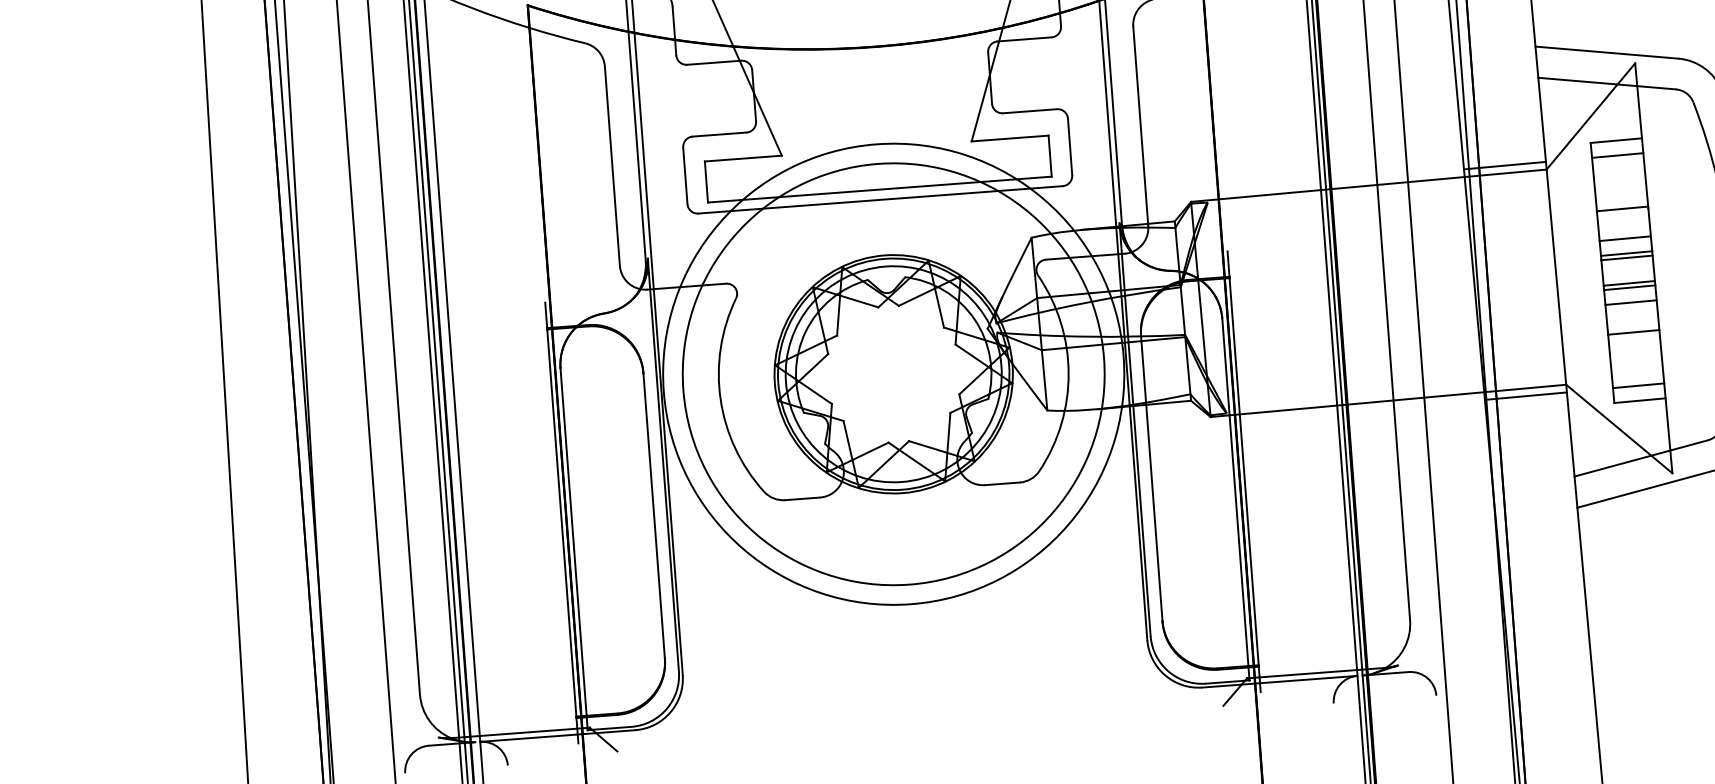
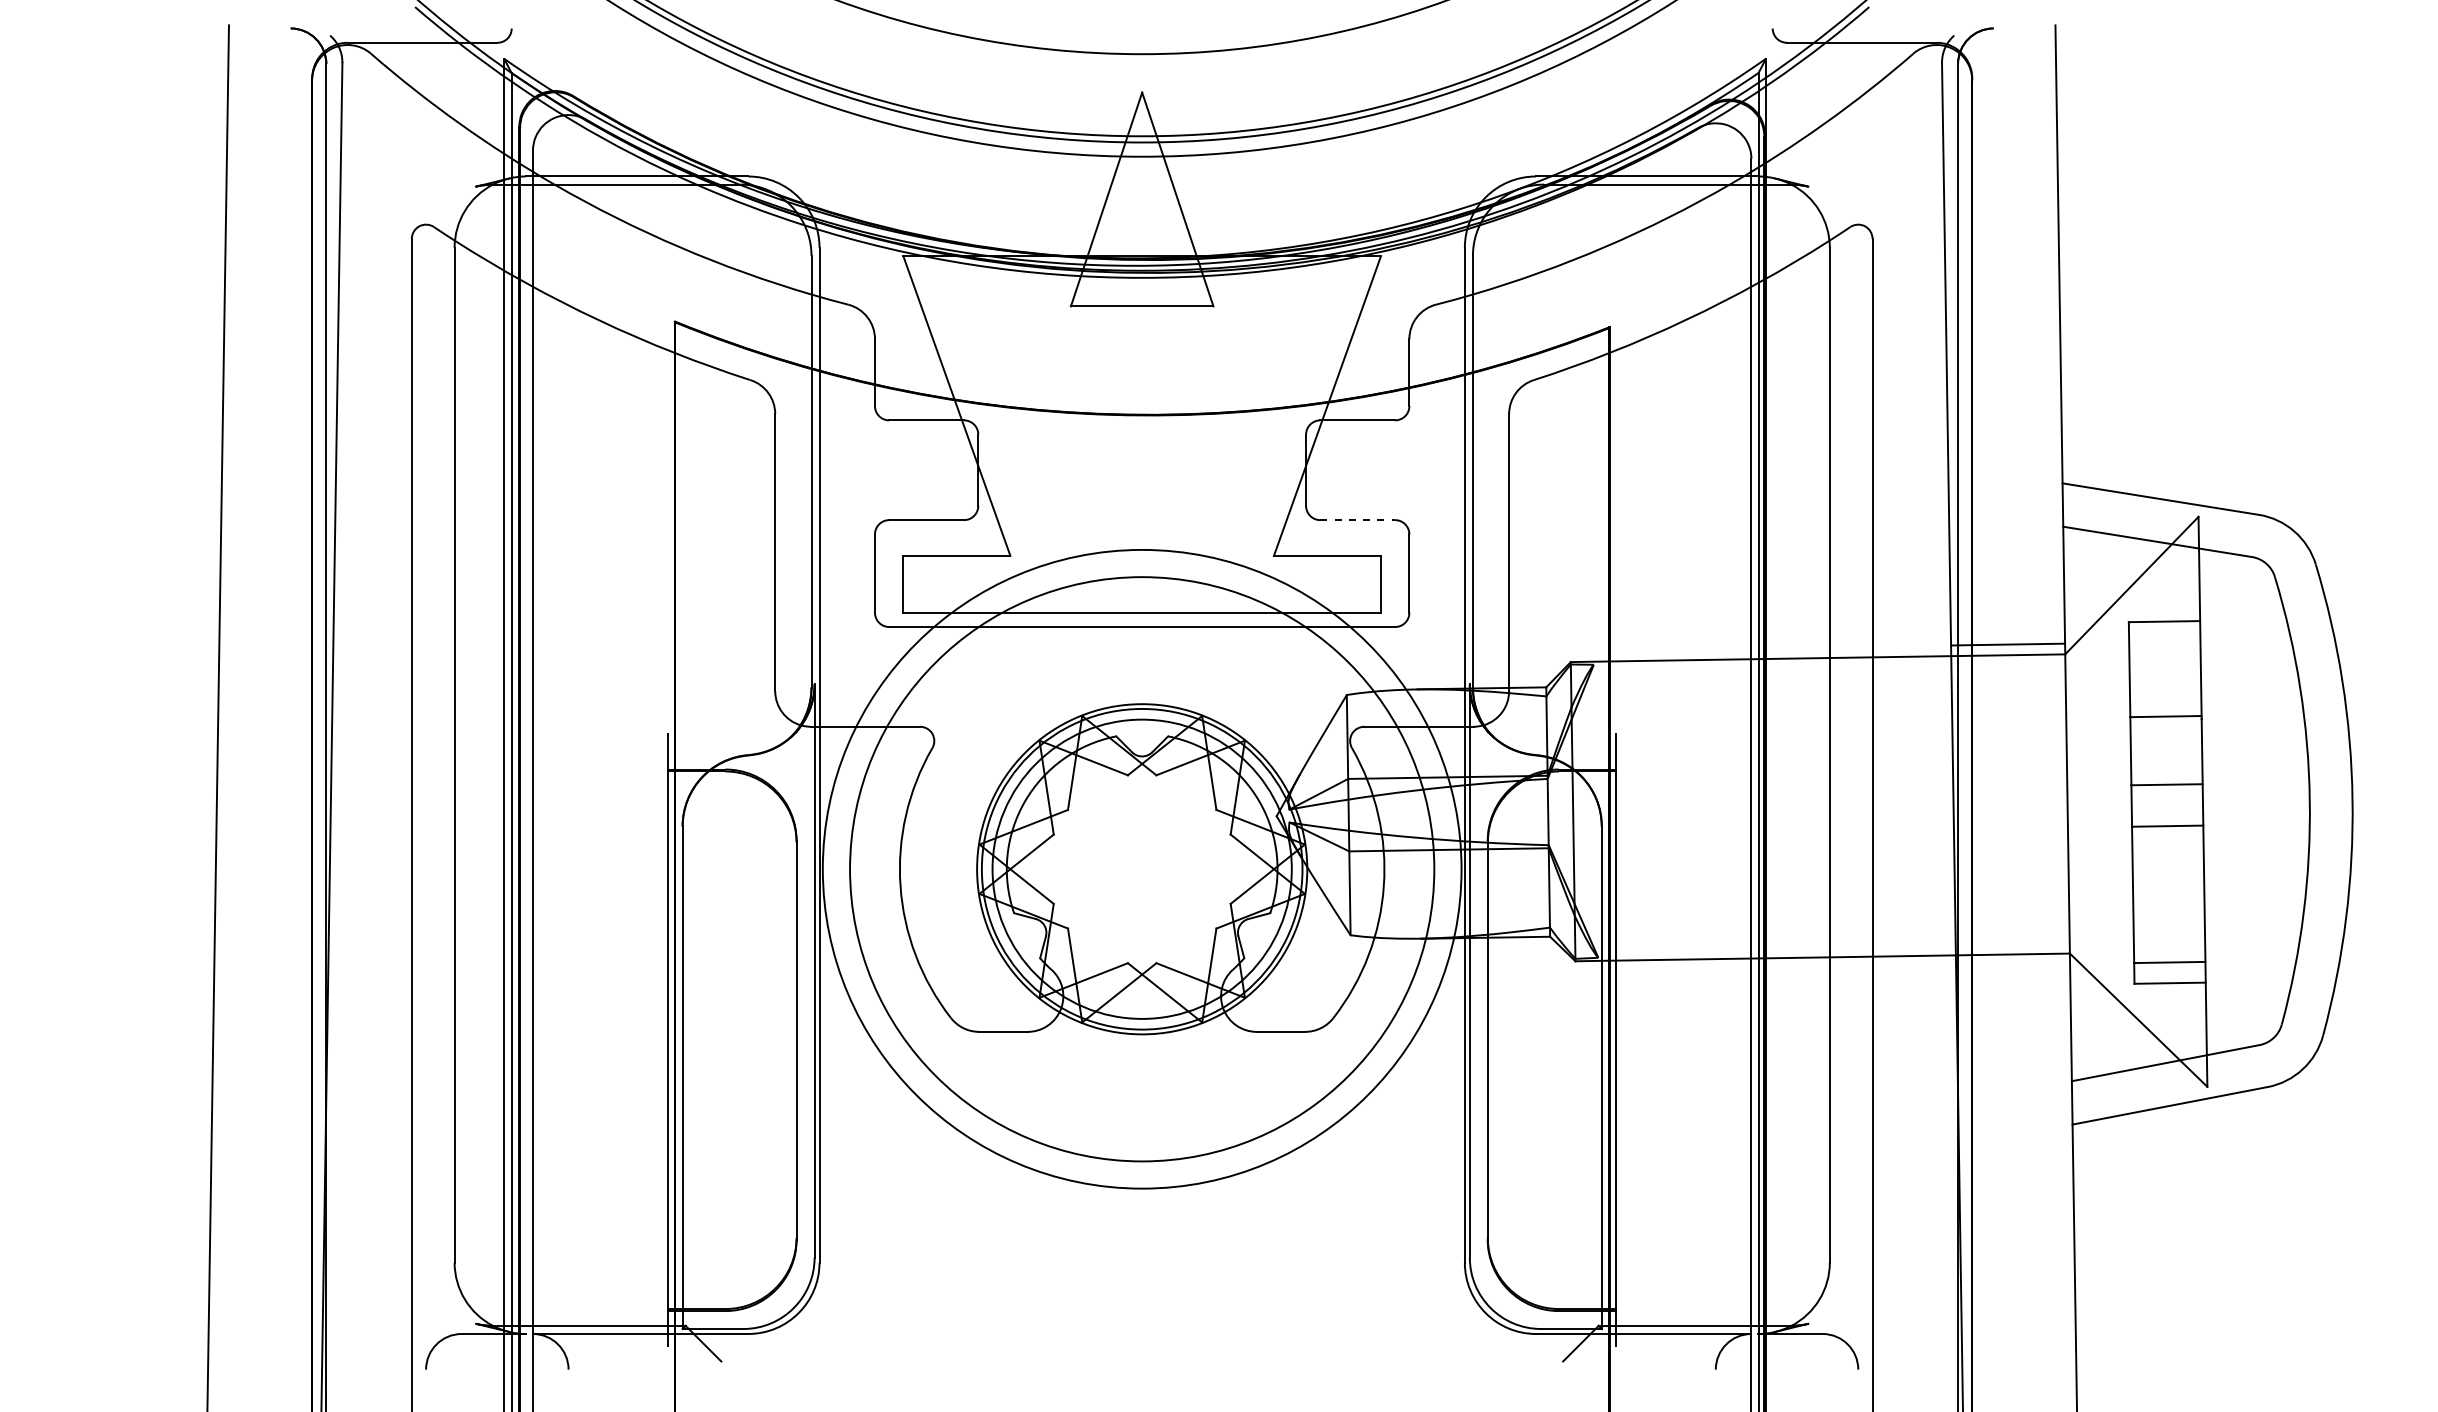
line: (1030, 111) -> (1358, 520), solid -> dashed
line: (1617, 154) -> (2164, 641), removed
line: (1625, 238) -> (2166, 757), removed
line: (1626, 253) -> (2166, 778), removed
line: (1629, 282) -> (2167, 819), removed
line: (1630, 302) -> (2167, 846), removed
line: (1633, 331) -> (2168, 887), removed
line: (1526, 396) -> (2013, 965), removed

